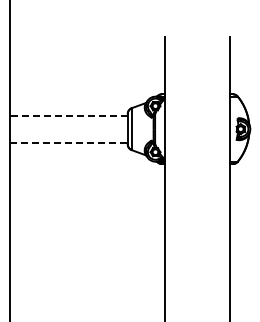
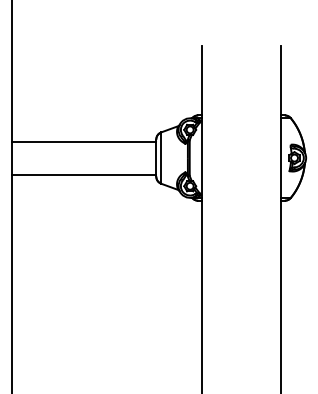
line: (68, 115) -> (83, 141), dashed -> solid
line: (69, 142) -> (85, 174), dashed -> solid

